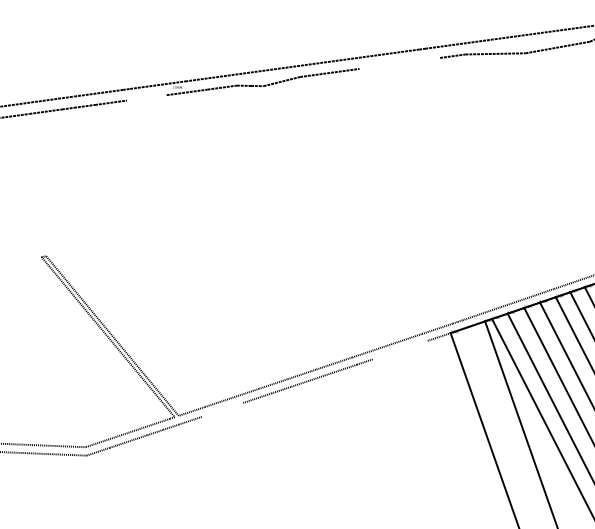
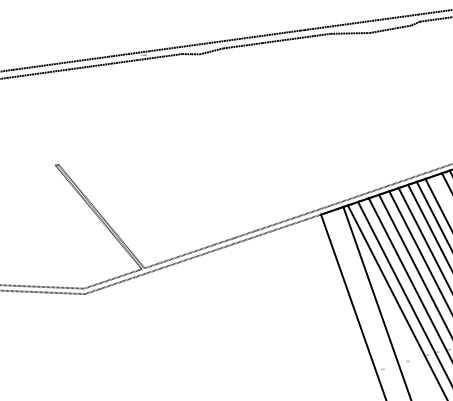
line: (398, 63) -> (287, 39), added
line: (146, 97) -> (123, 61), added
line: (400, 349) -> (288, 225), added
line: (223, 408) -> (173, 263), added

